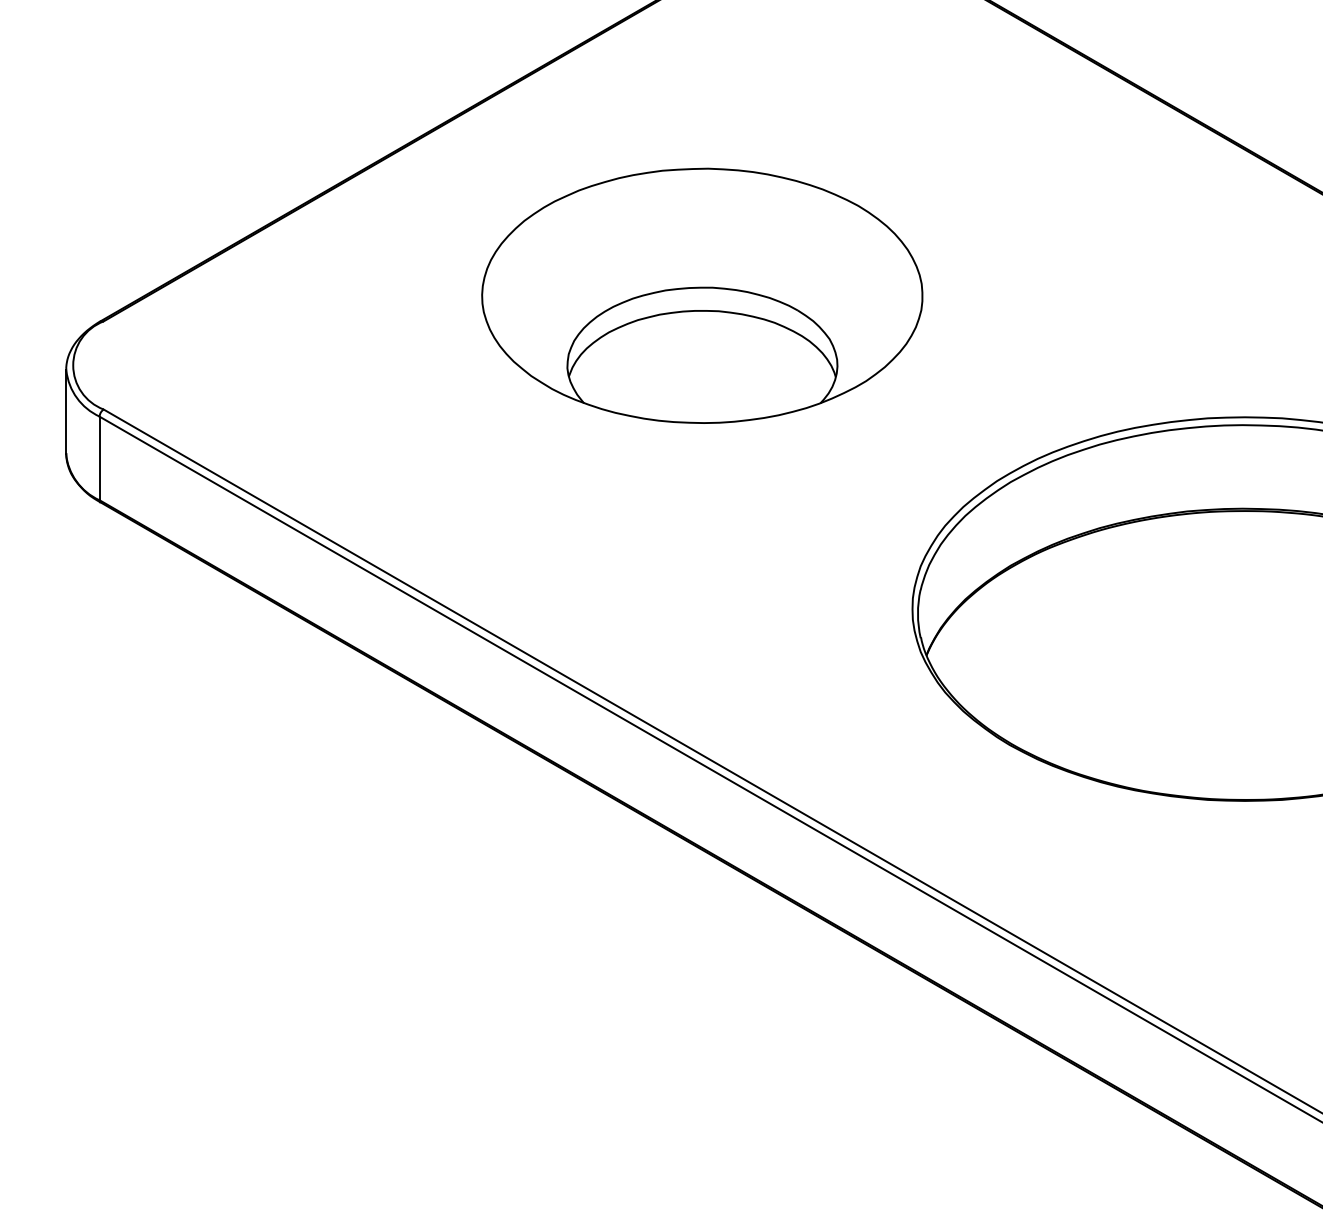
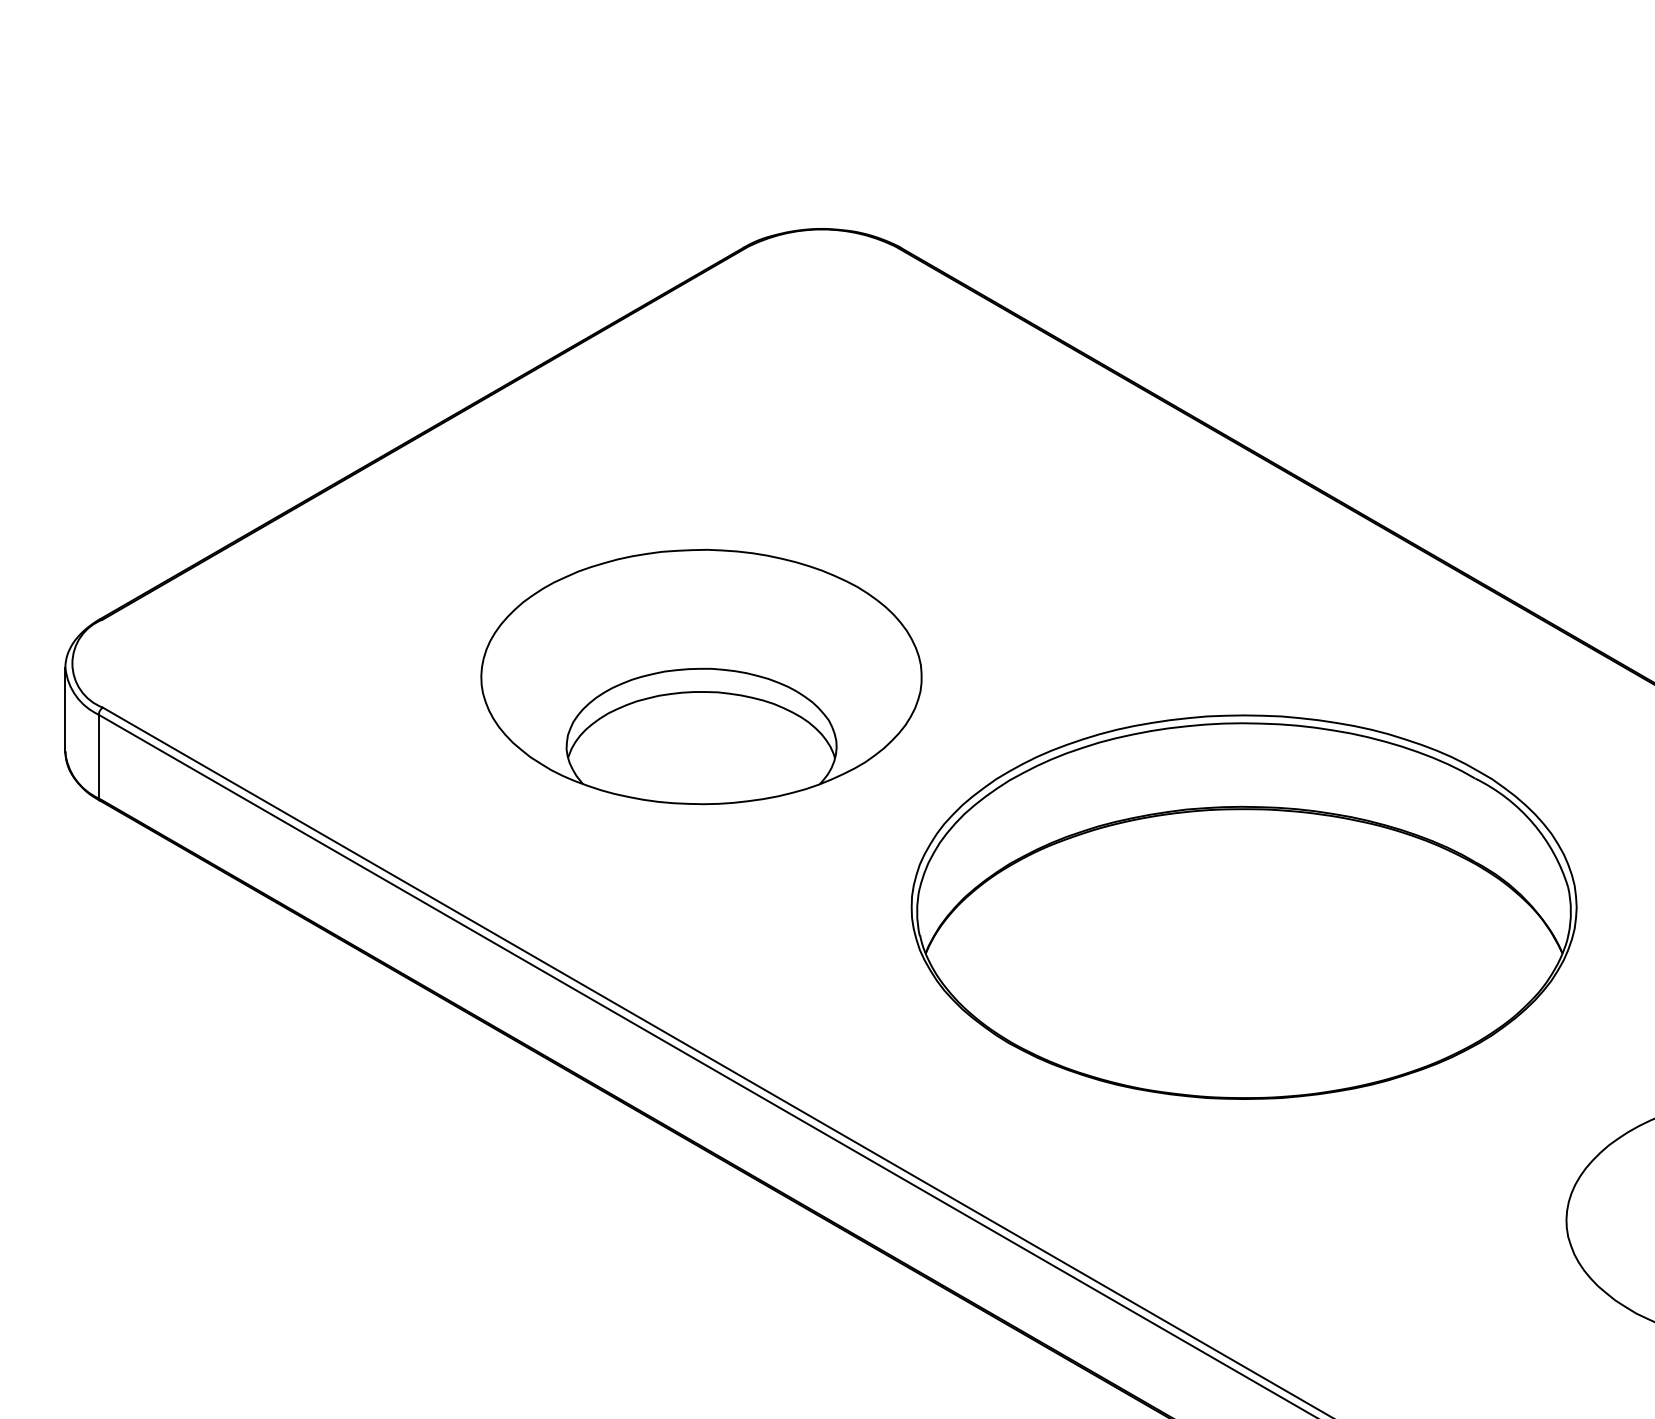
part: (702, 295) -> (701, 676), moved

